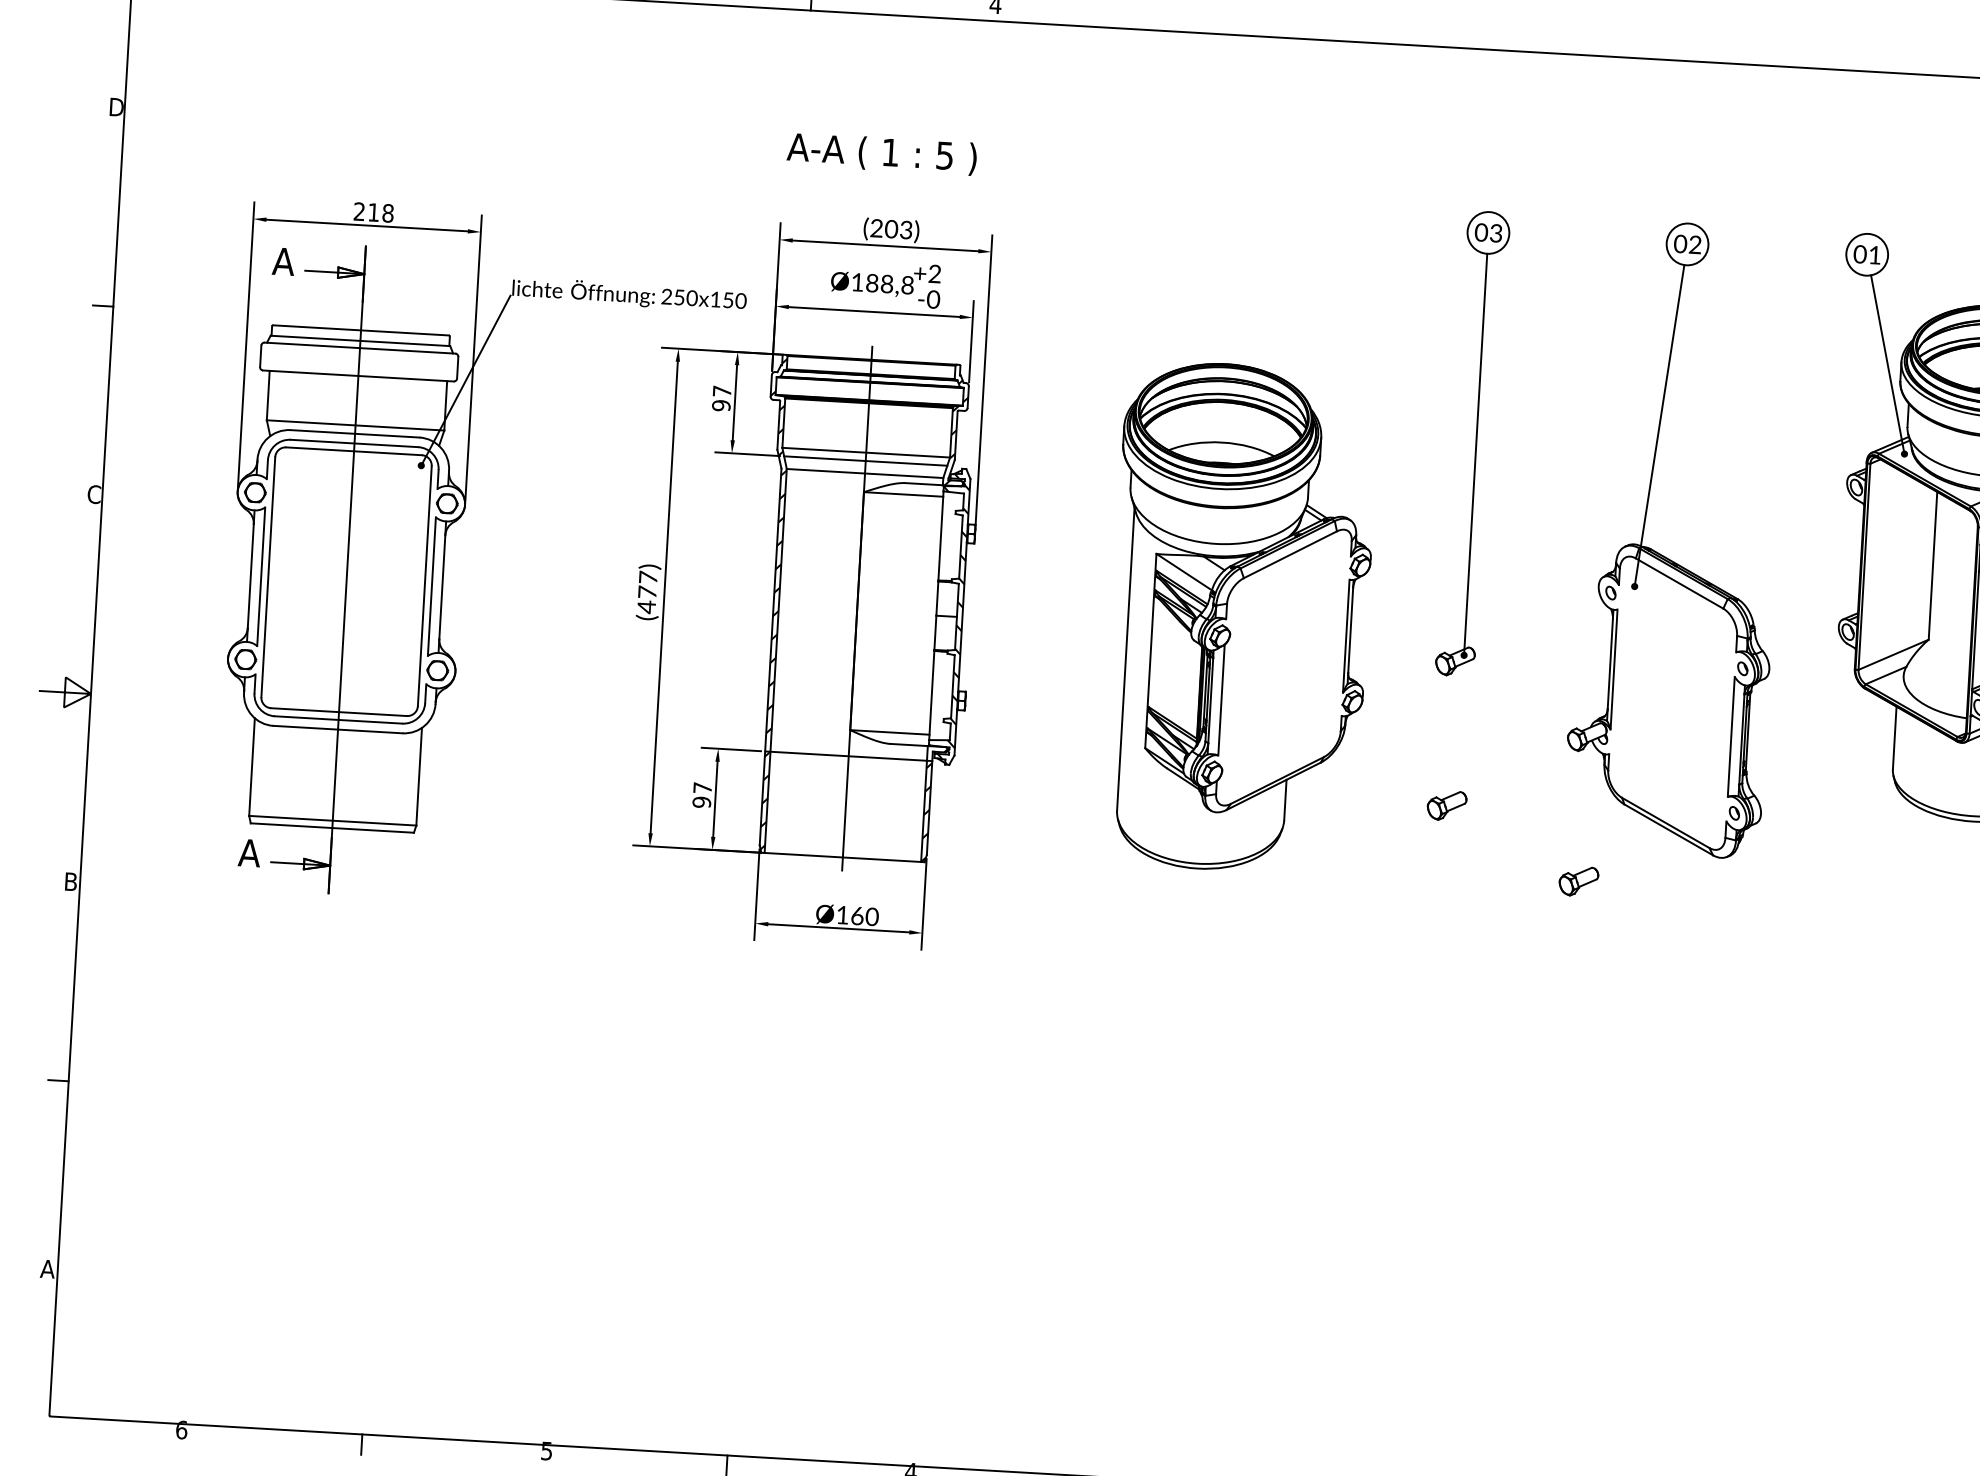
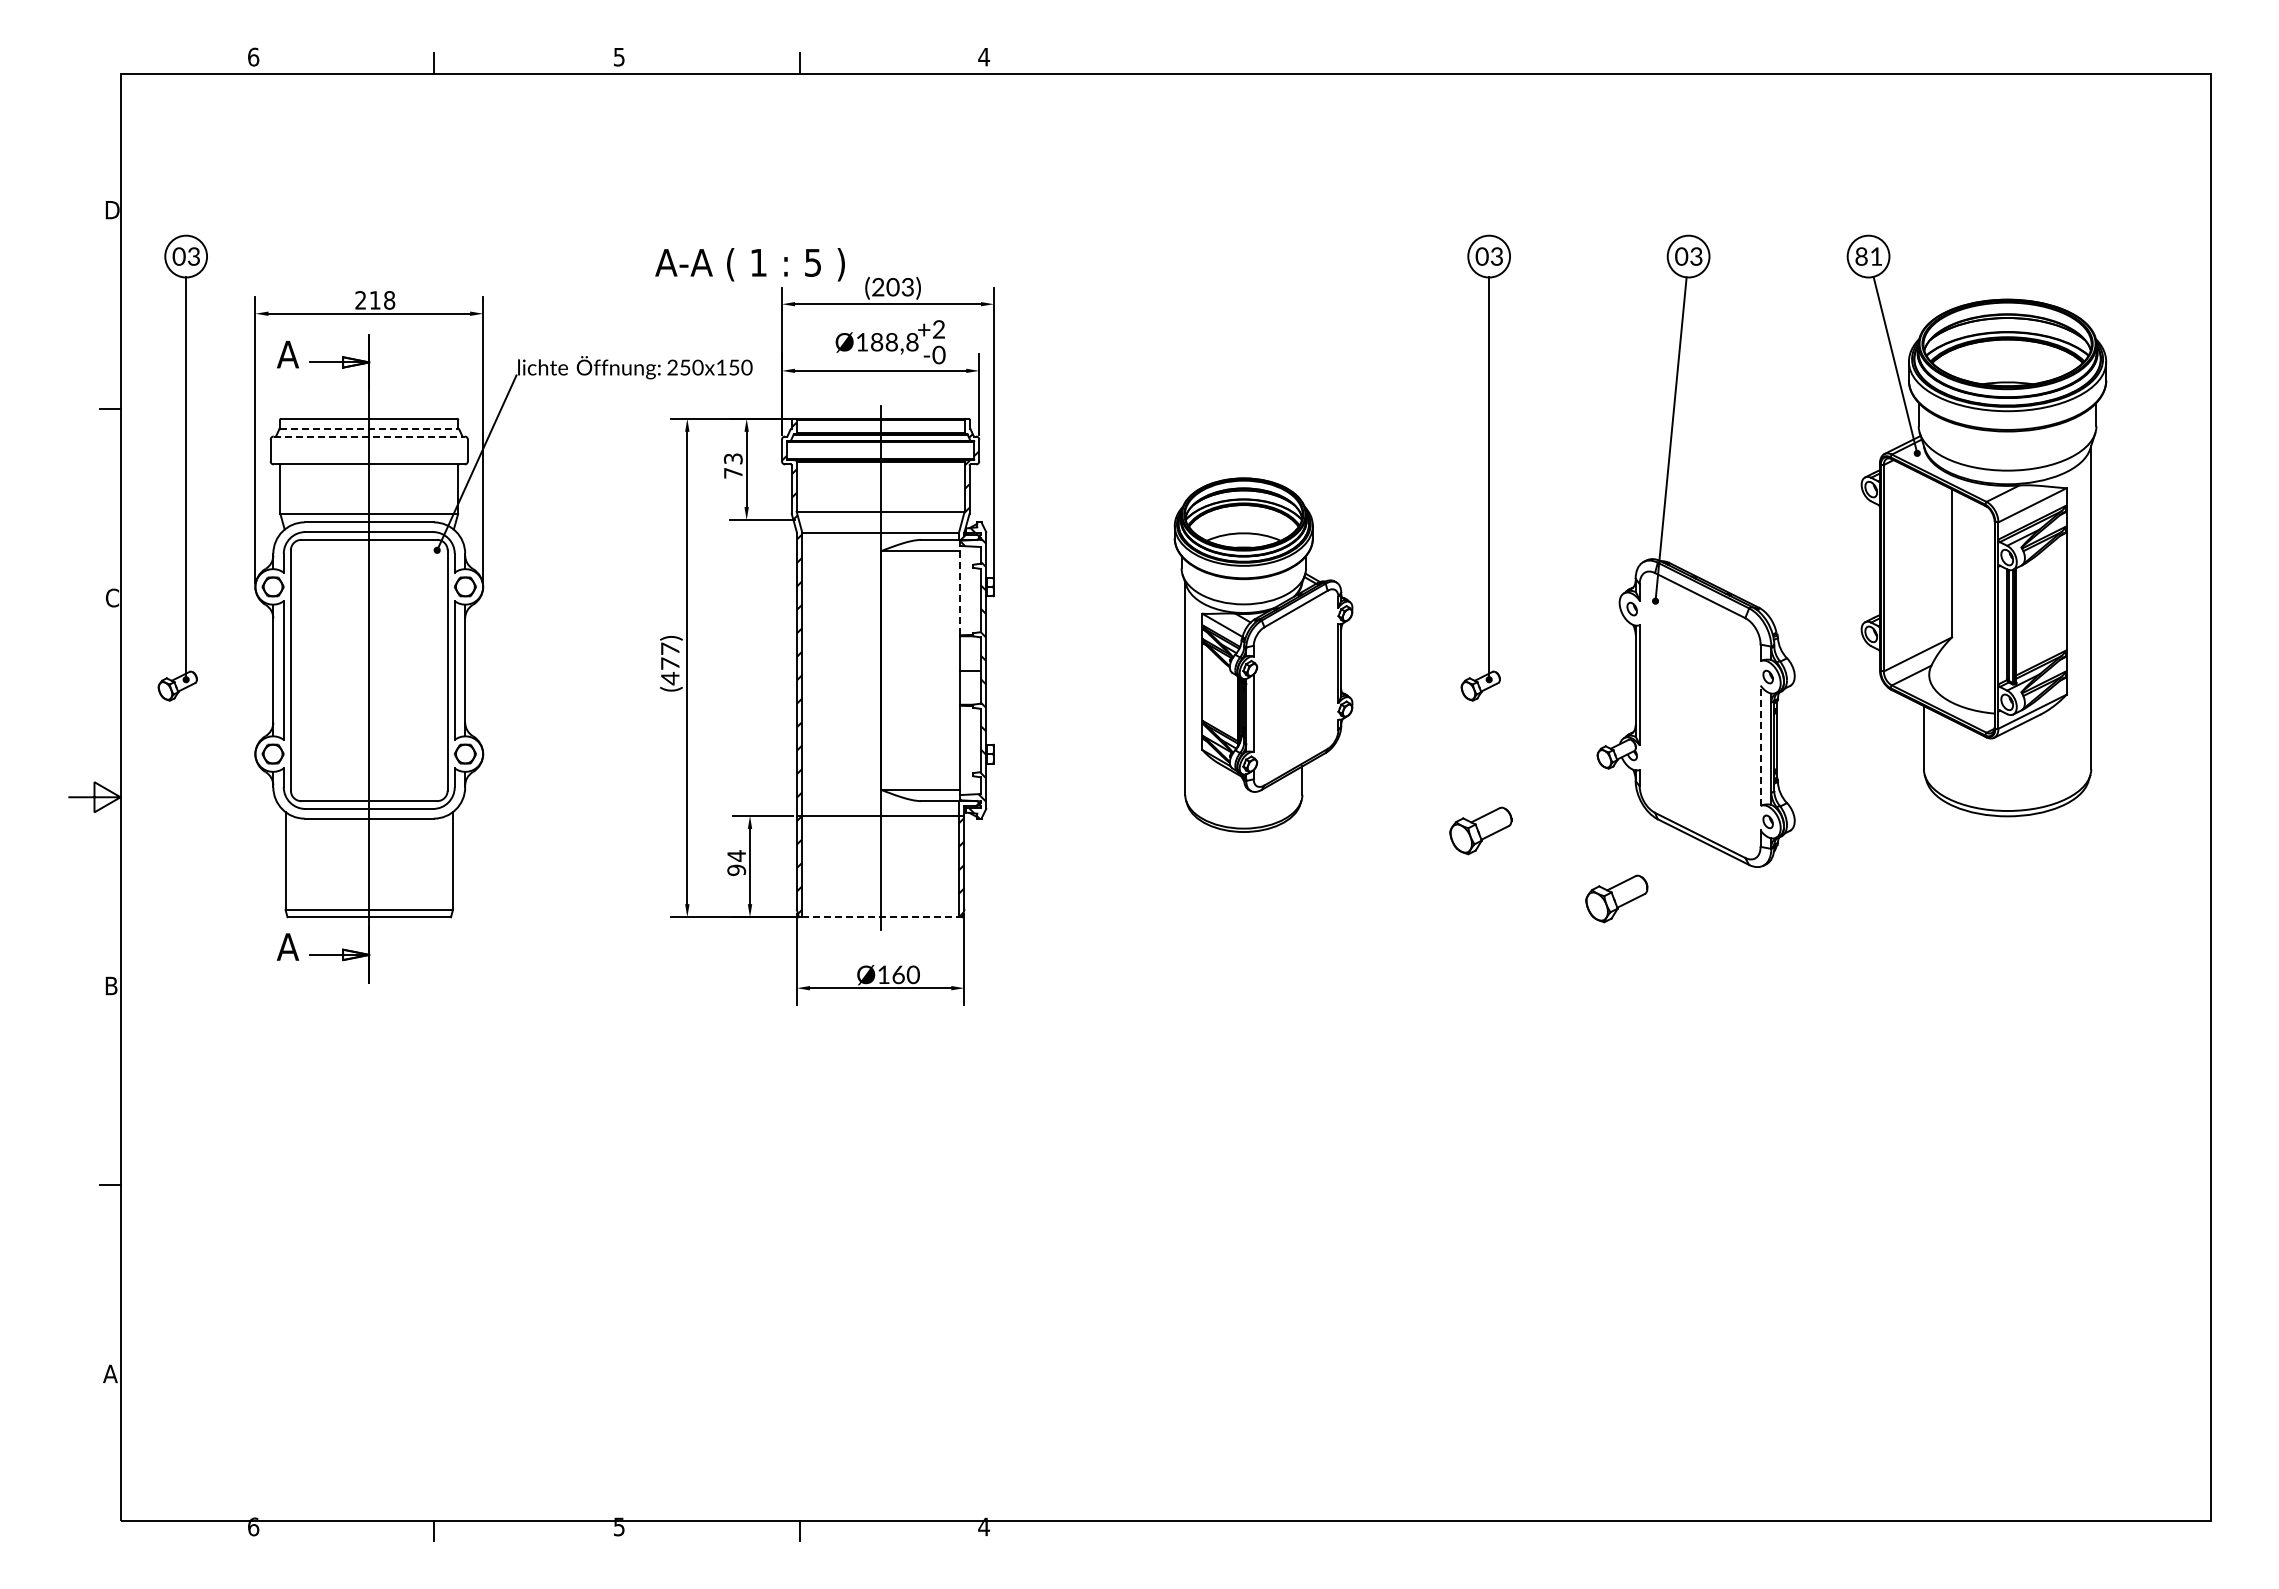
text: (881, 153) -> (749, 264), moved
text: (1695, 247) -> (1696, 259), 02 -> 03
text: (1860, 254) -> (1861, 256), 01 -> 81
line: (360, 341) -> (369, 429), solid -> dashed
line: (360, 348) -> (369, 436), solid -> dashed
part: (171, 368) -> (182, 467), added
text: (720, 397) -> (732, 465), 97 -> 73
line: (865, 461) -> (880, 520), removed
line: (941, 535) -> (960, 590), solid -> dashed
part: (1240, 617) -> (1263, 654), size x0.7
line: (1731, 736) -> (1760, 745), solid -> dashed
text: (702, 787) -> (736, 855), 97 -> 94
part: (1446, 805) -> (1480, 830), size x1.6
line: (843, 857) -> (881, 917), solid -> dashed
part: (1578, 881) -> (1616, 898), size x1.6

